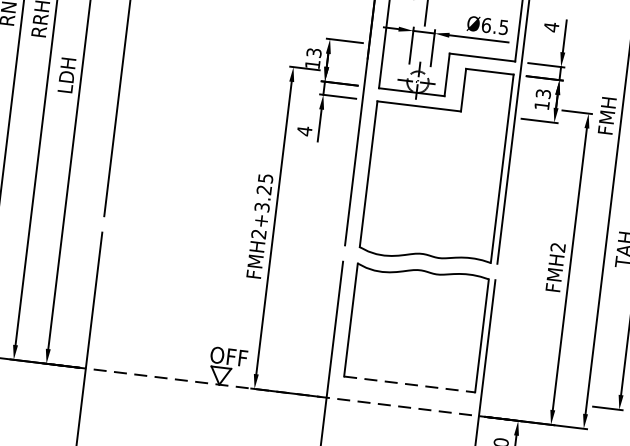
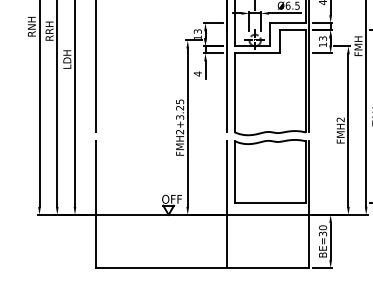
line: (410, 384) -> (270, 202), dashed -> solid
line: (283, 391) -> (203, 214), dashed -> solid

